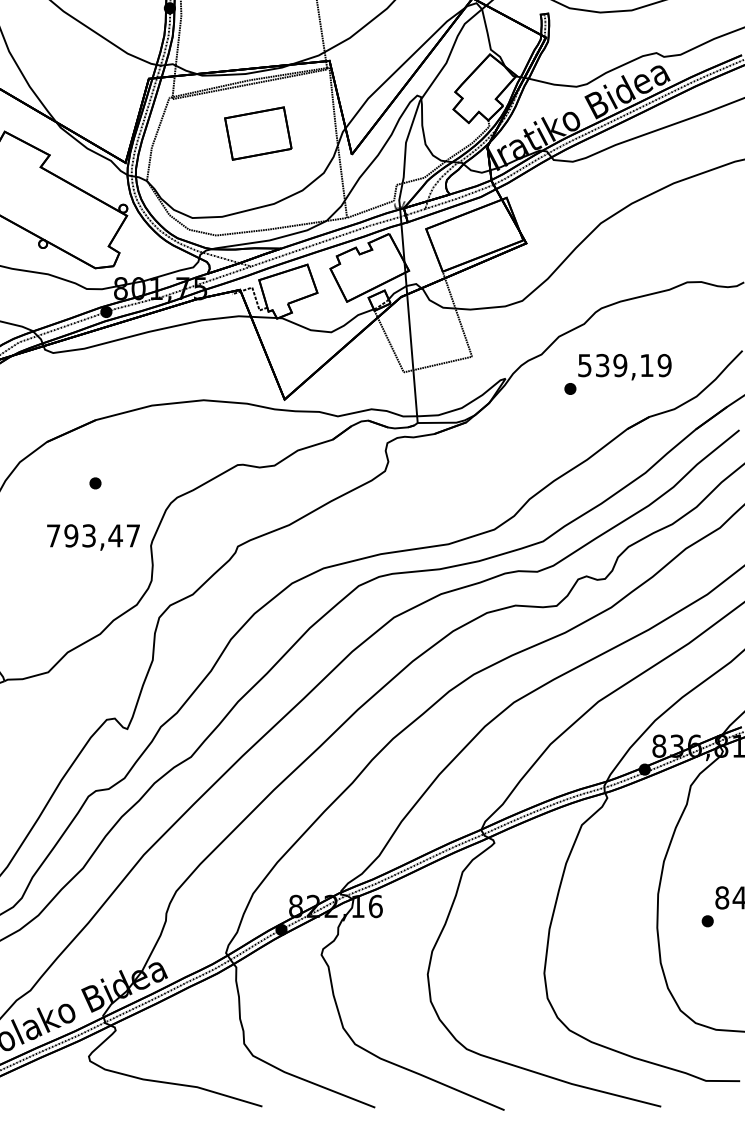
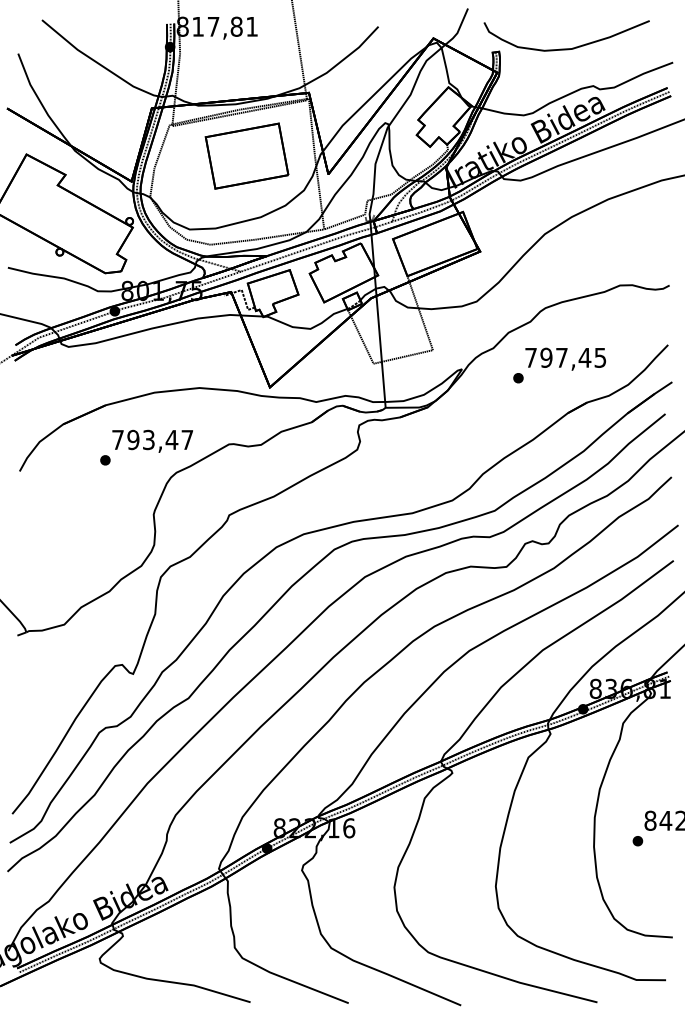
part: (257, 132) -> (246, 155), size x1.43
text: (624, 365) -> (565, 357), 539,19 -> 797,45
text: (93, 536) -> (152, 440), moved

